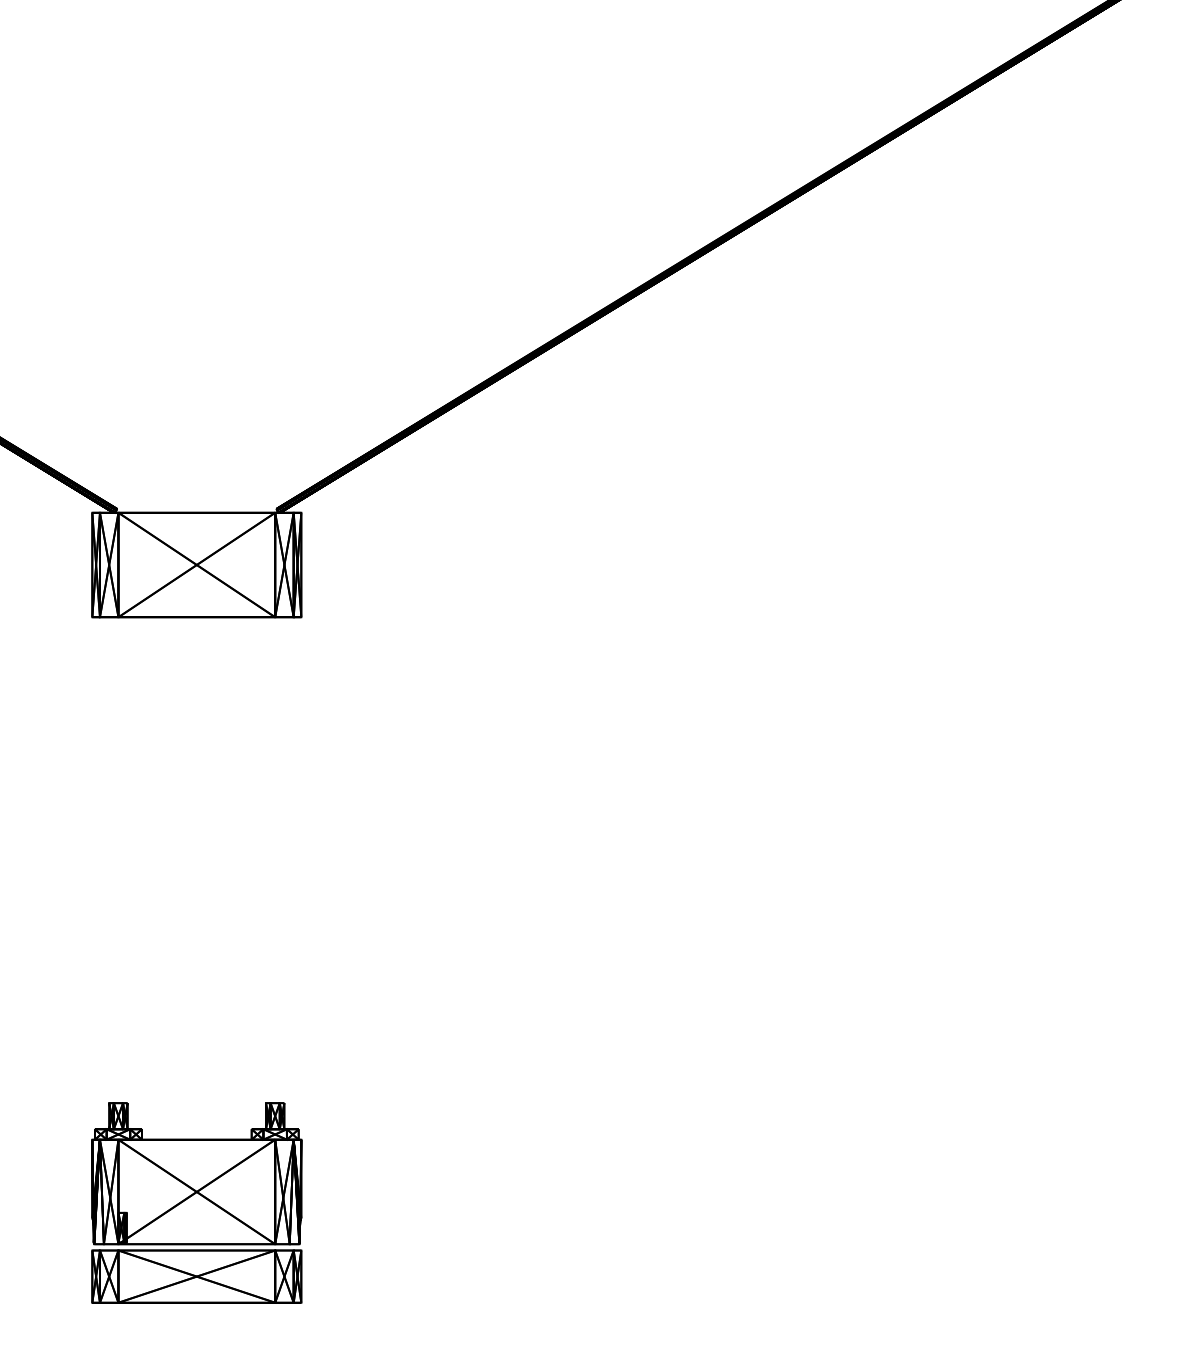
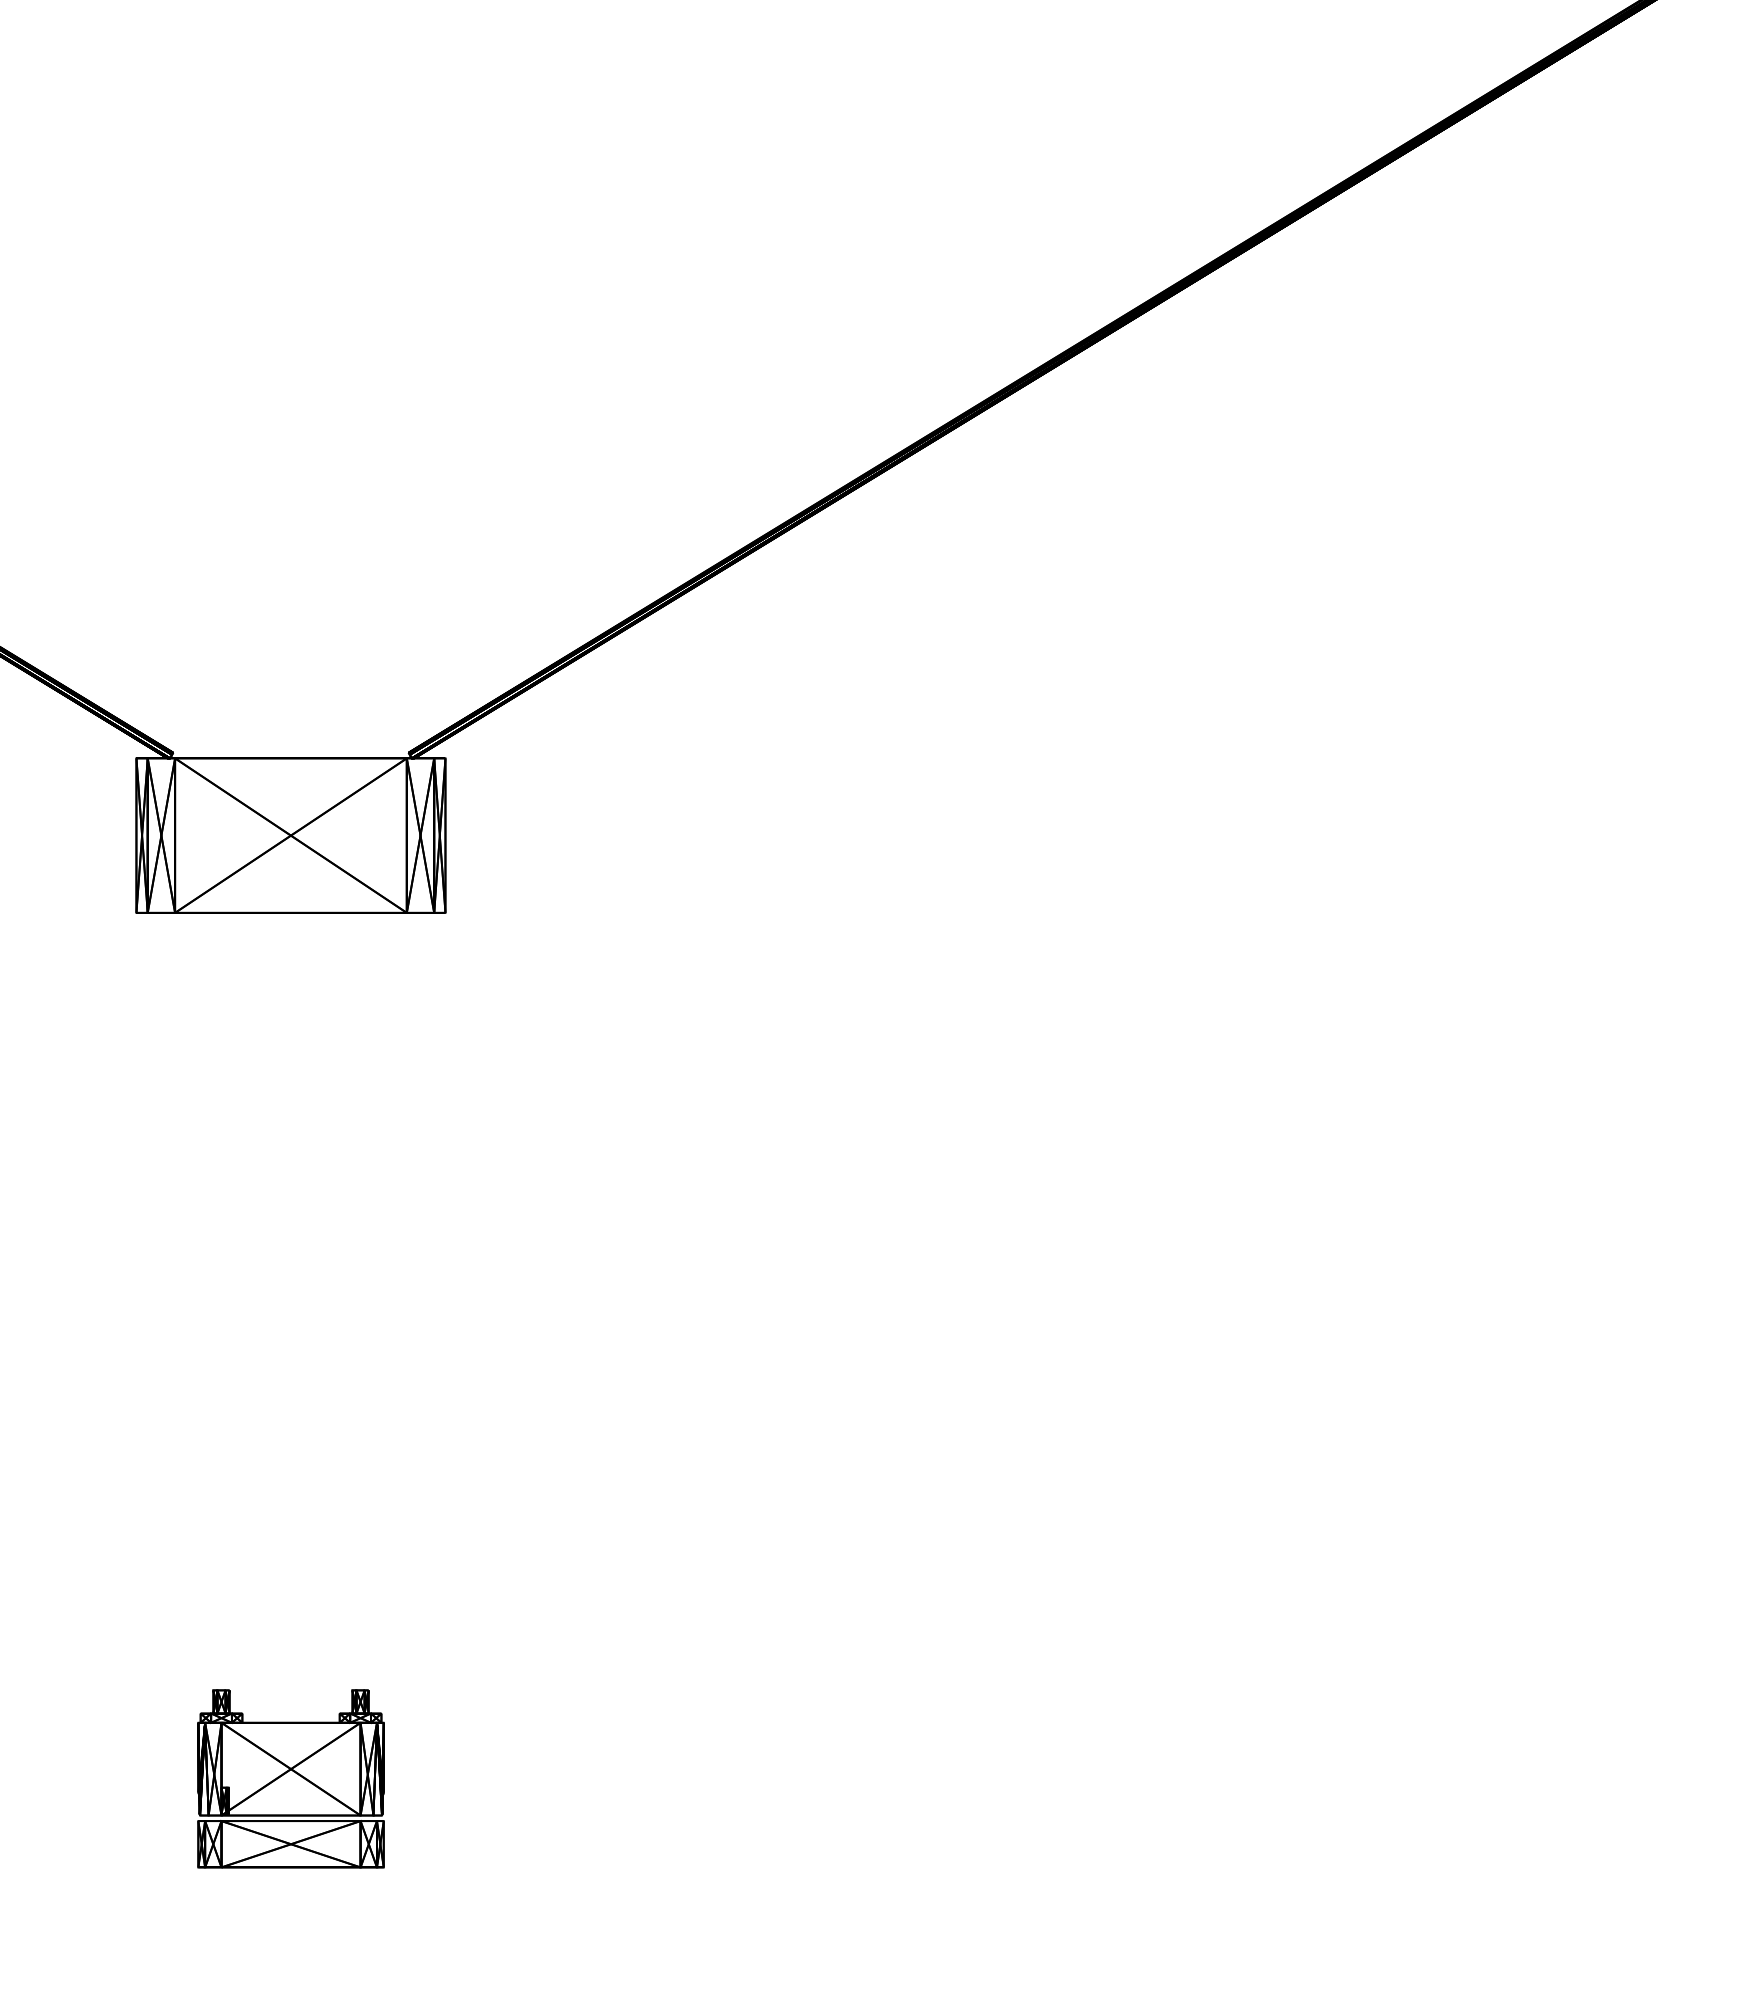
part: (196, 1202) -> (290, 1778), size x0.6

